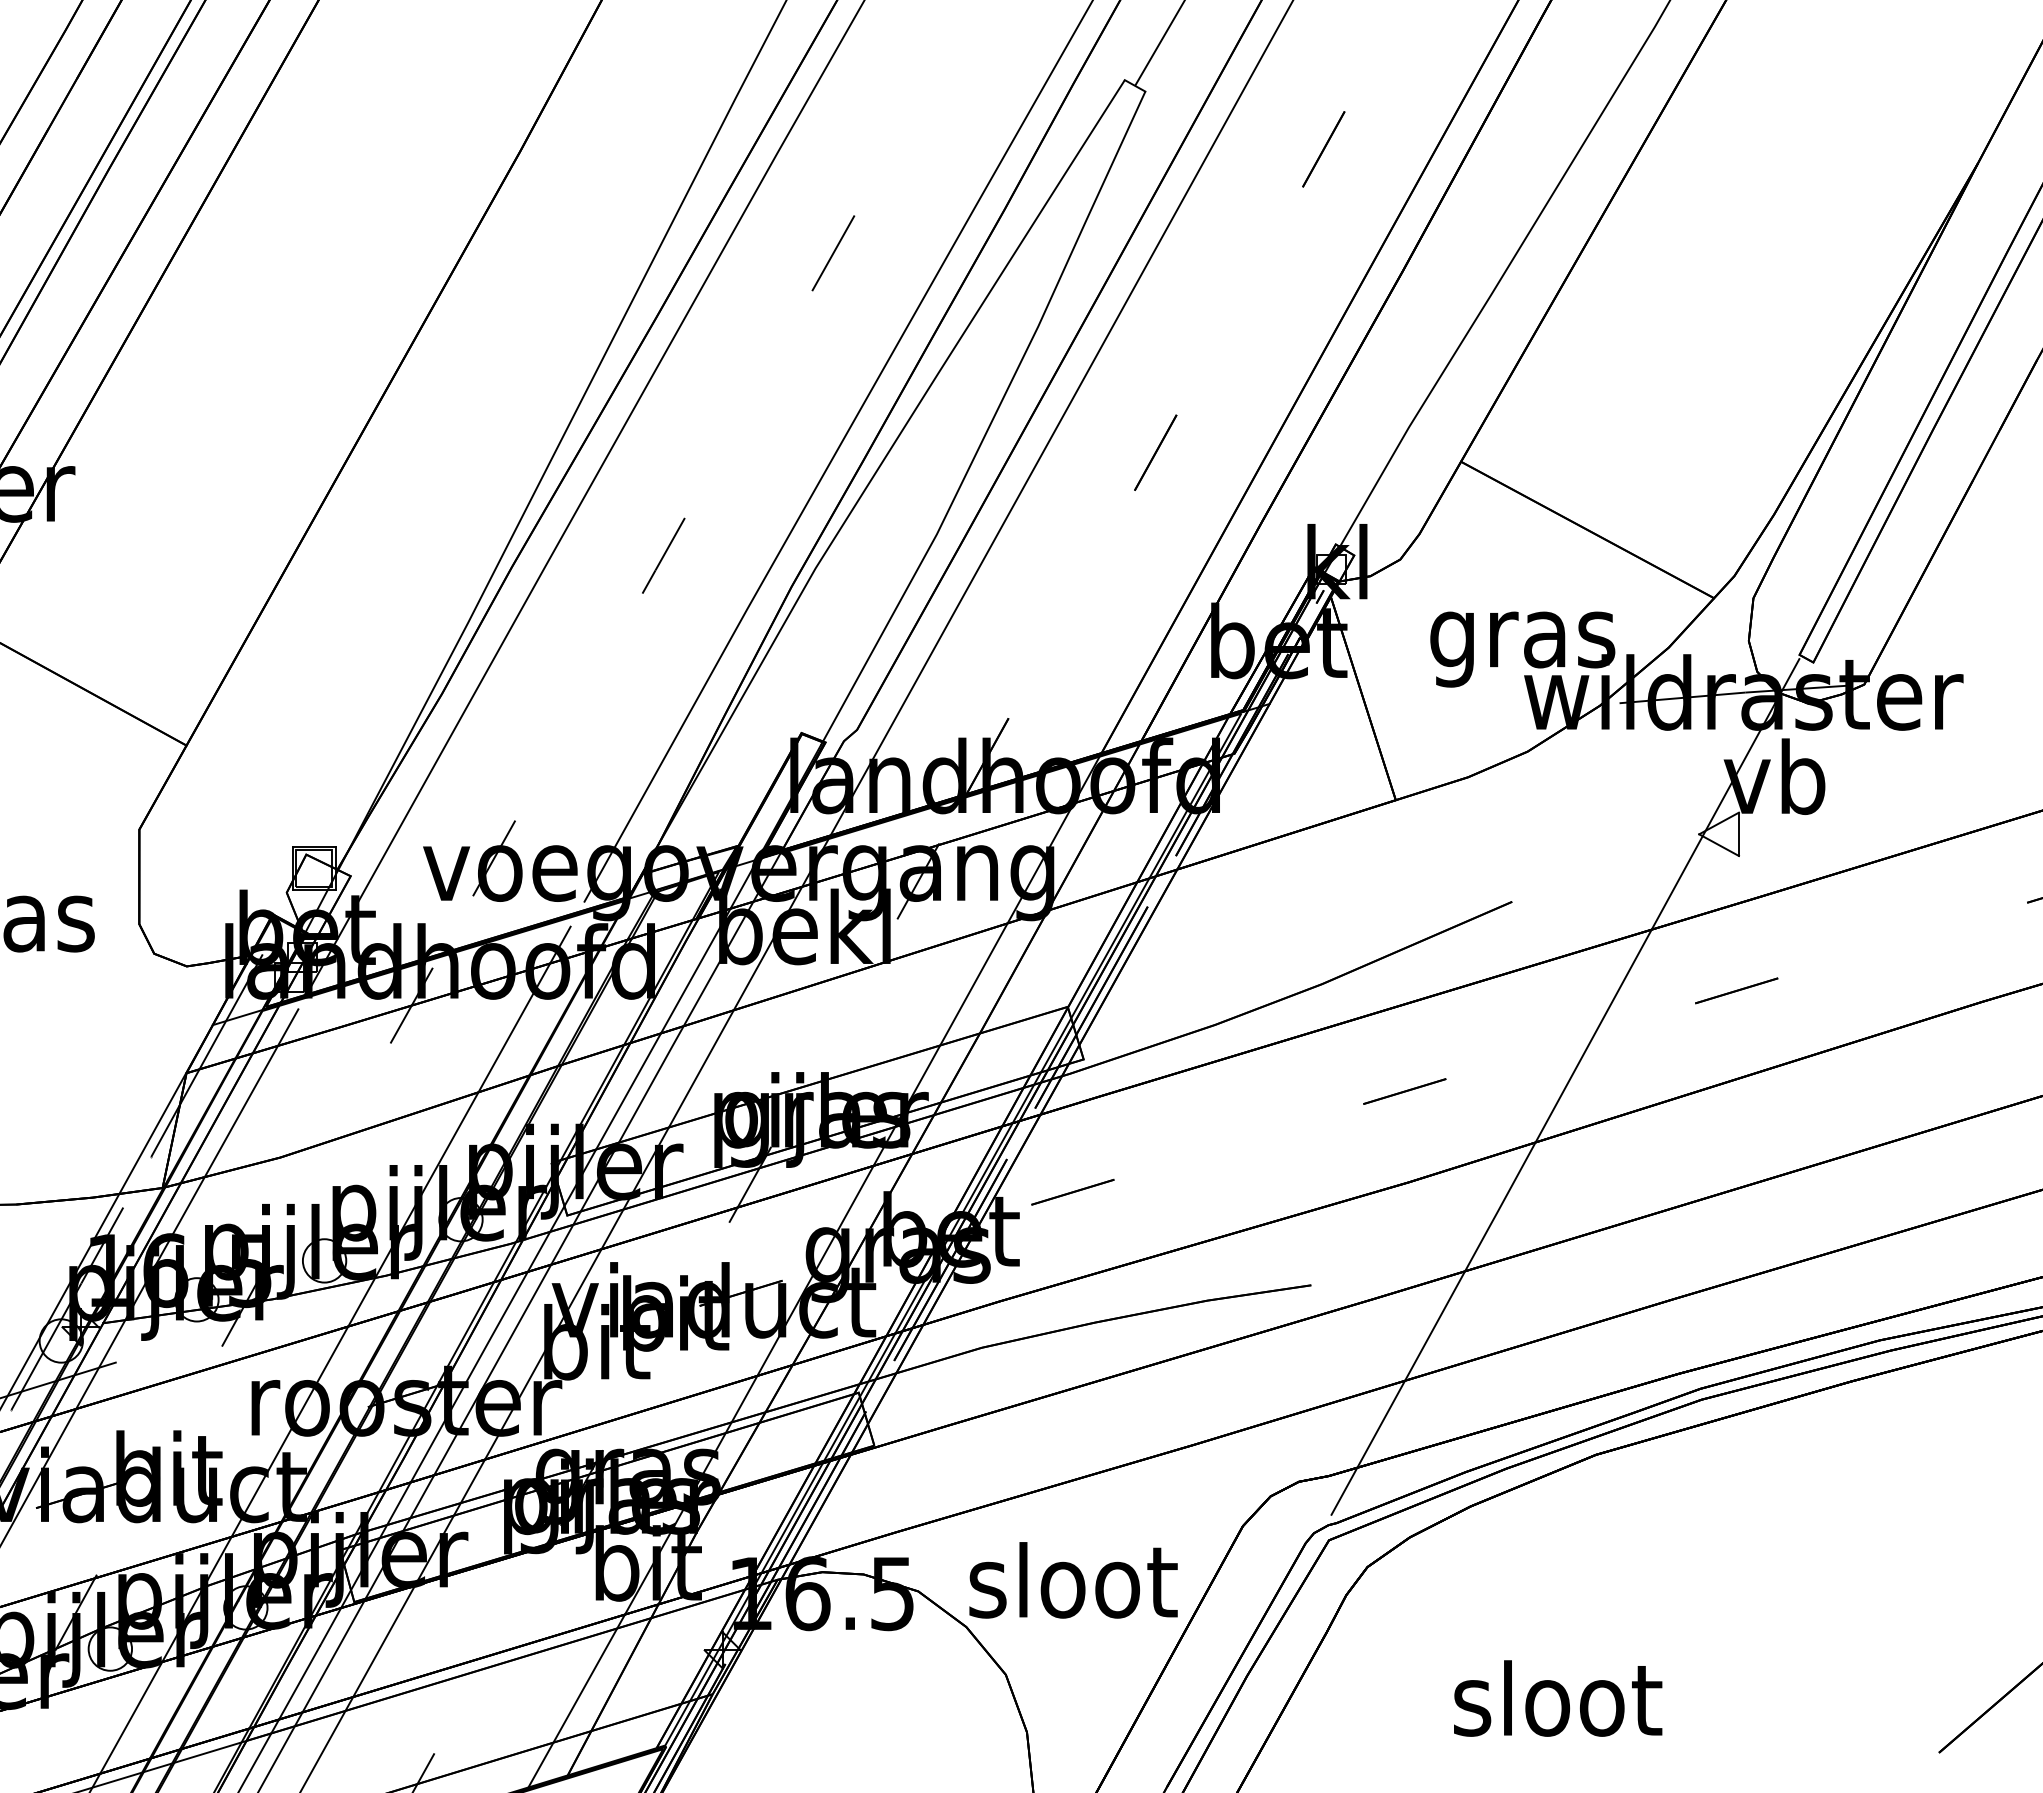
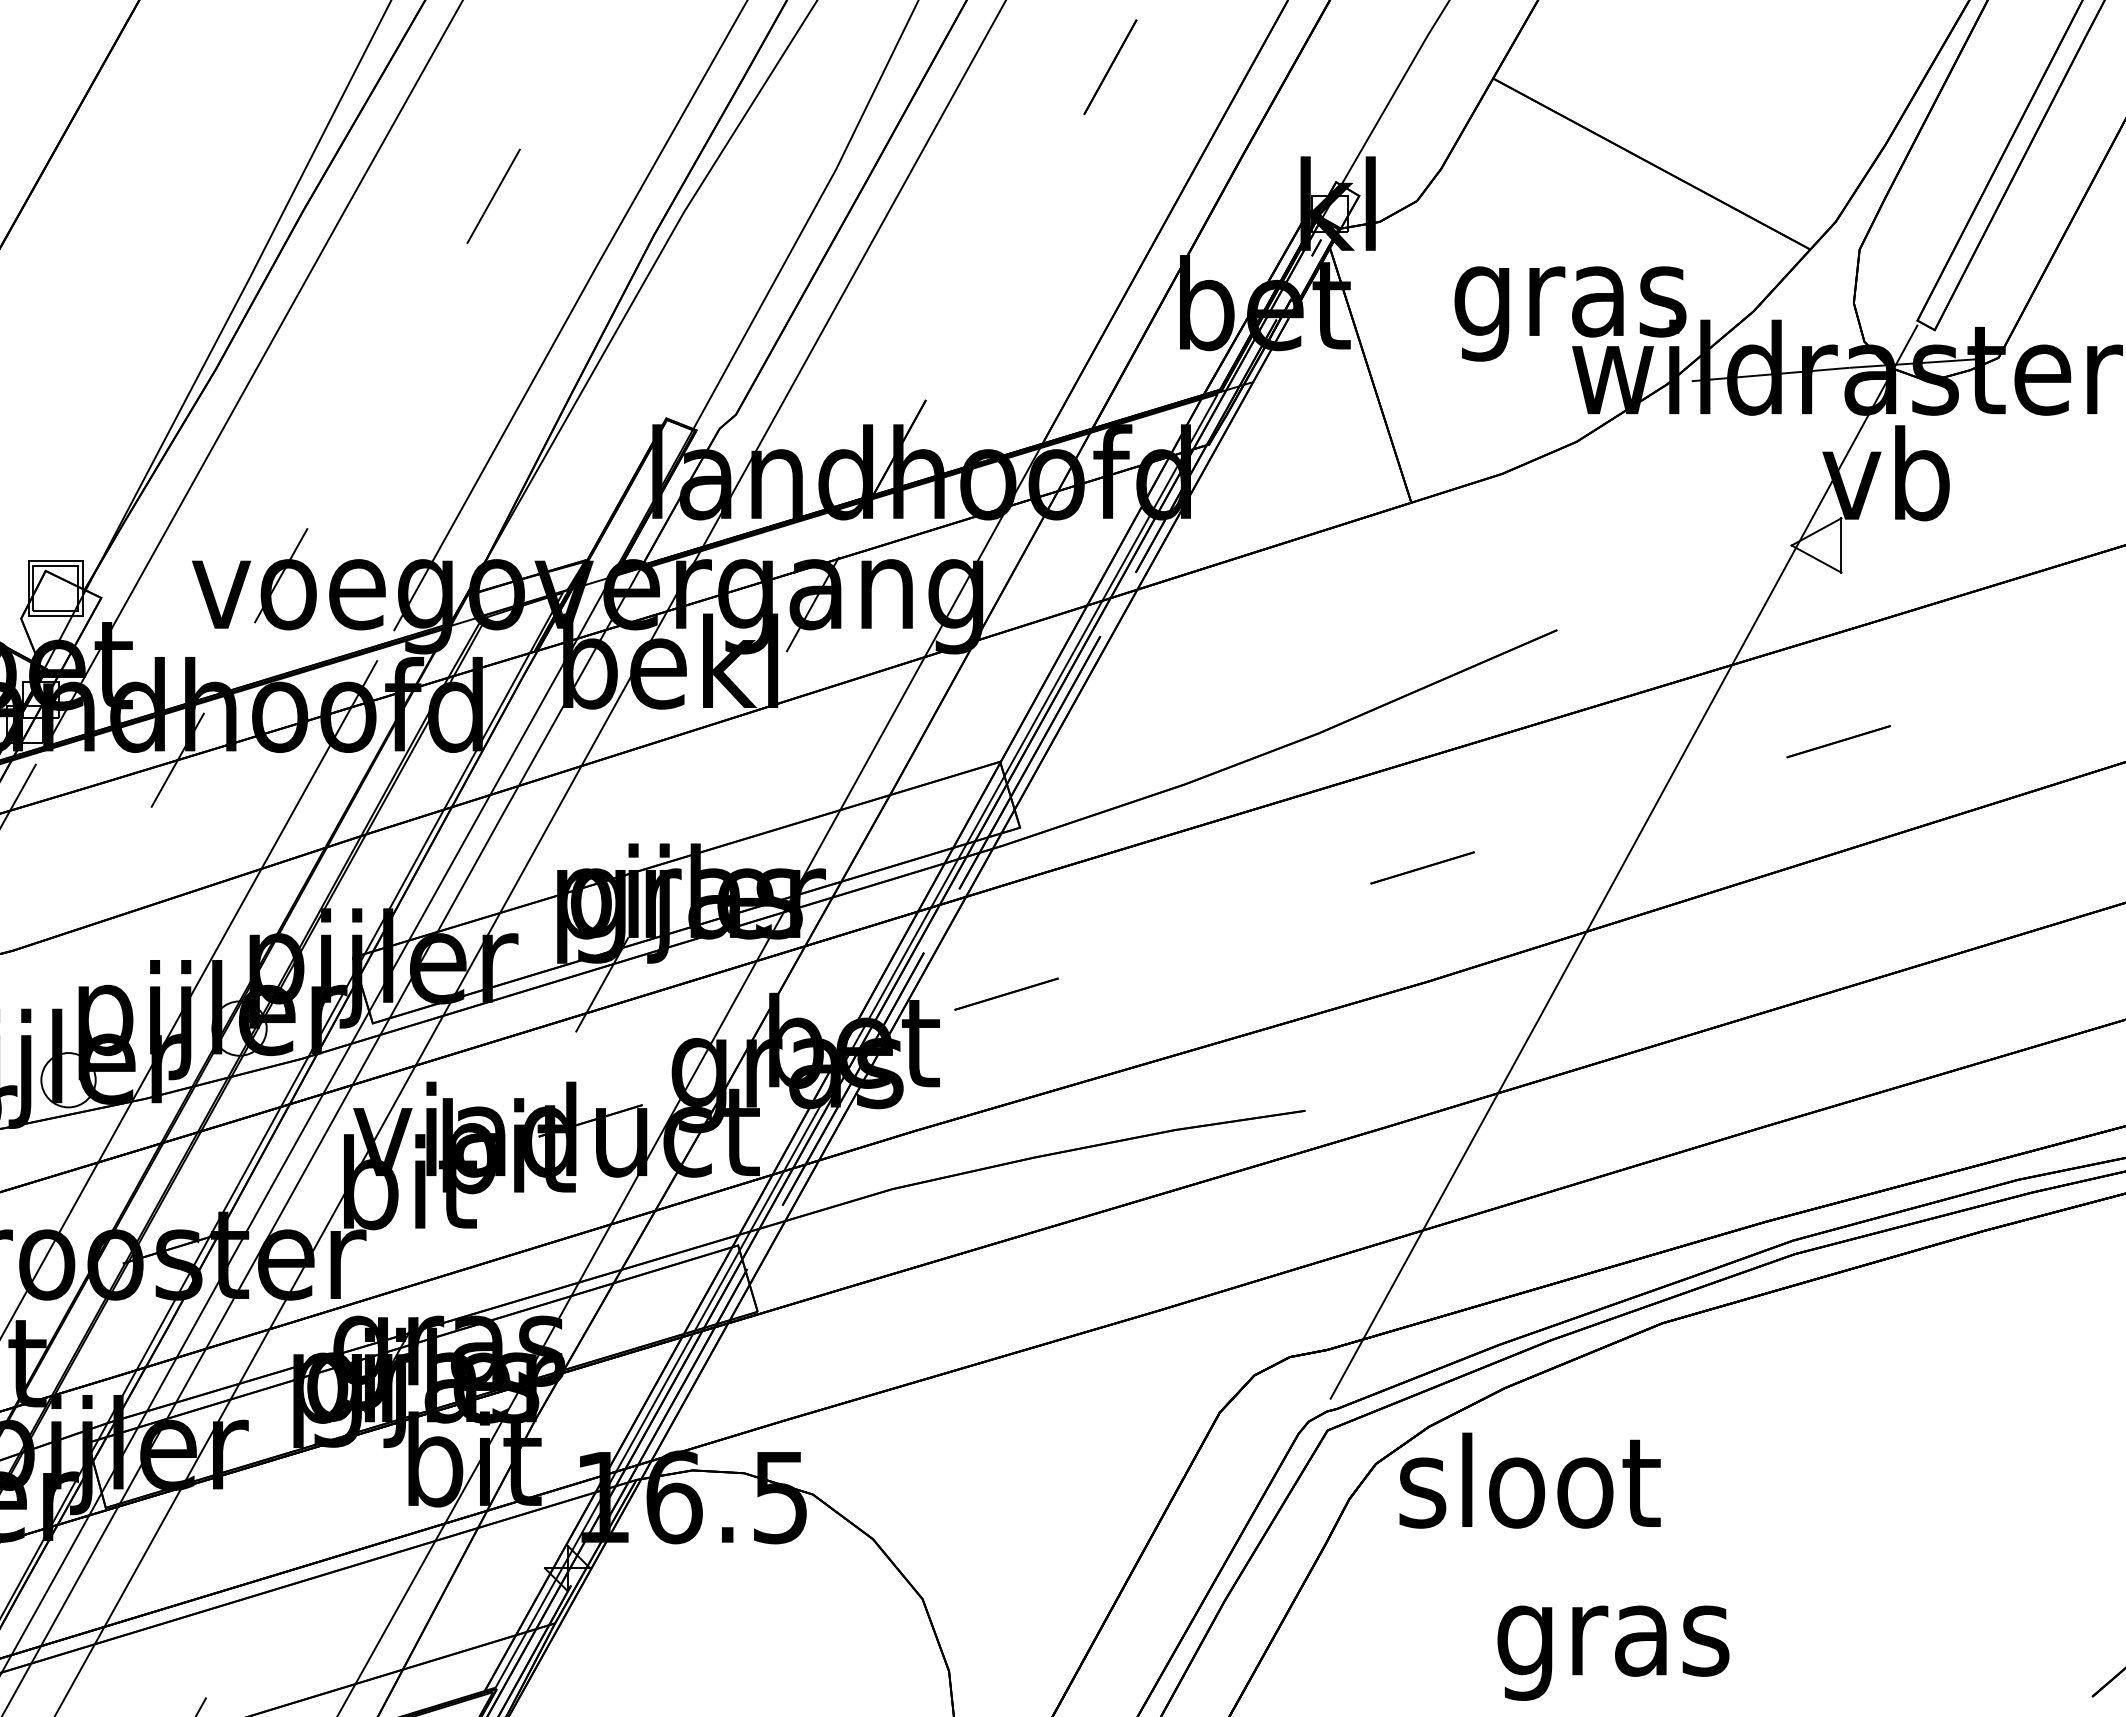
text: (1073, 1580) -> (1530, 1480), moved
text: (1558, 1708) -> (1615, 1641), sloot -> gras

